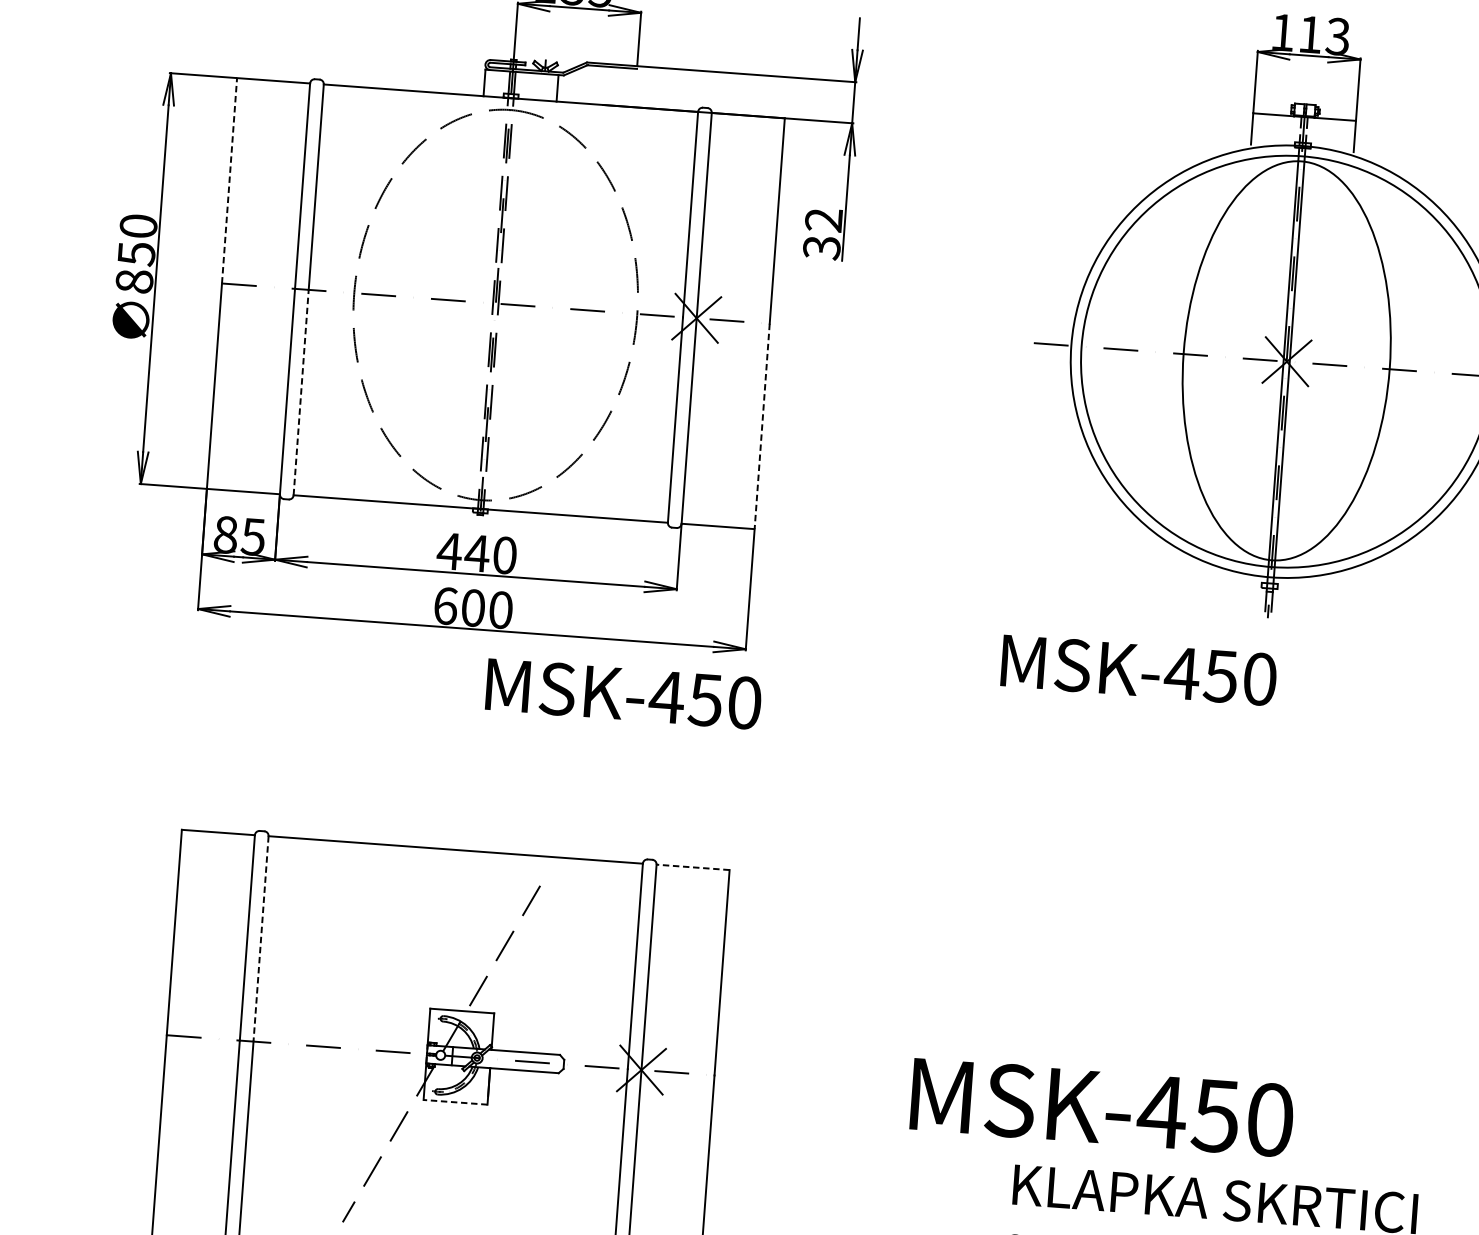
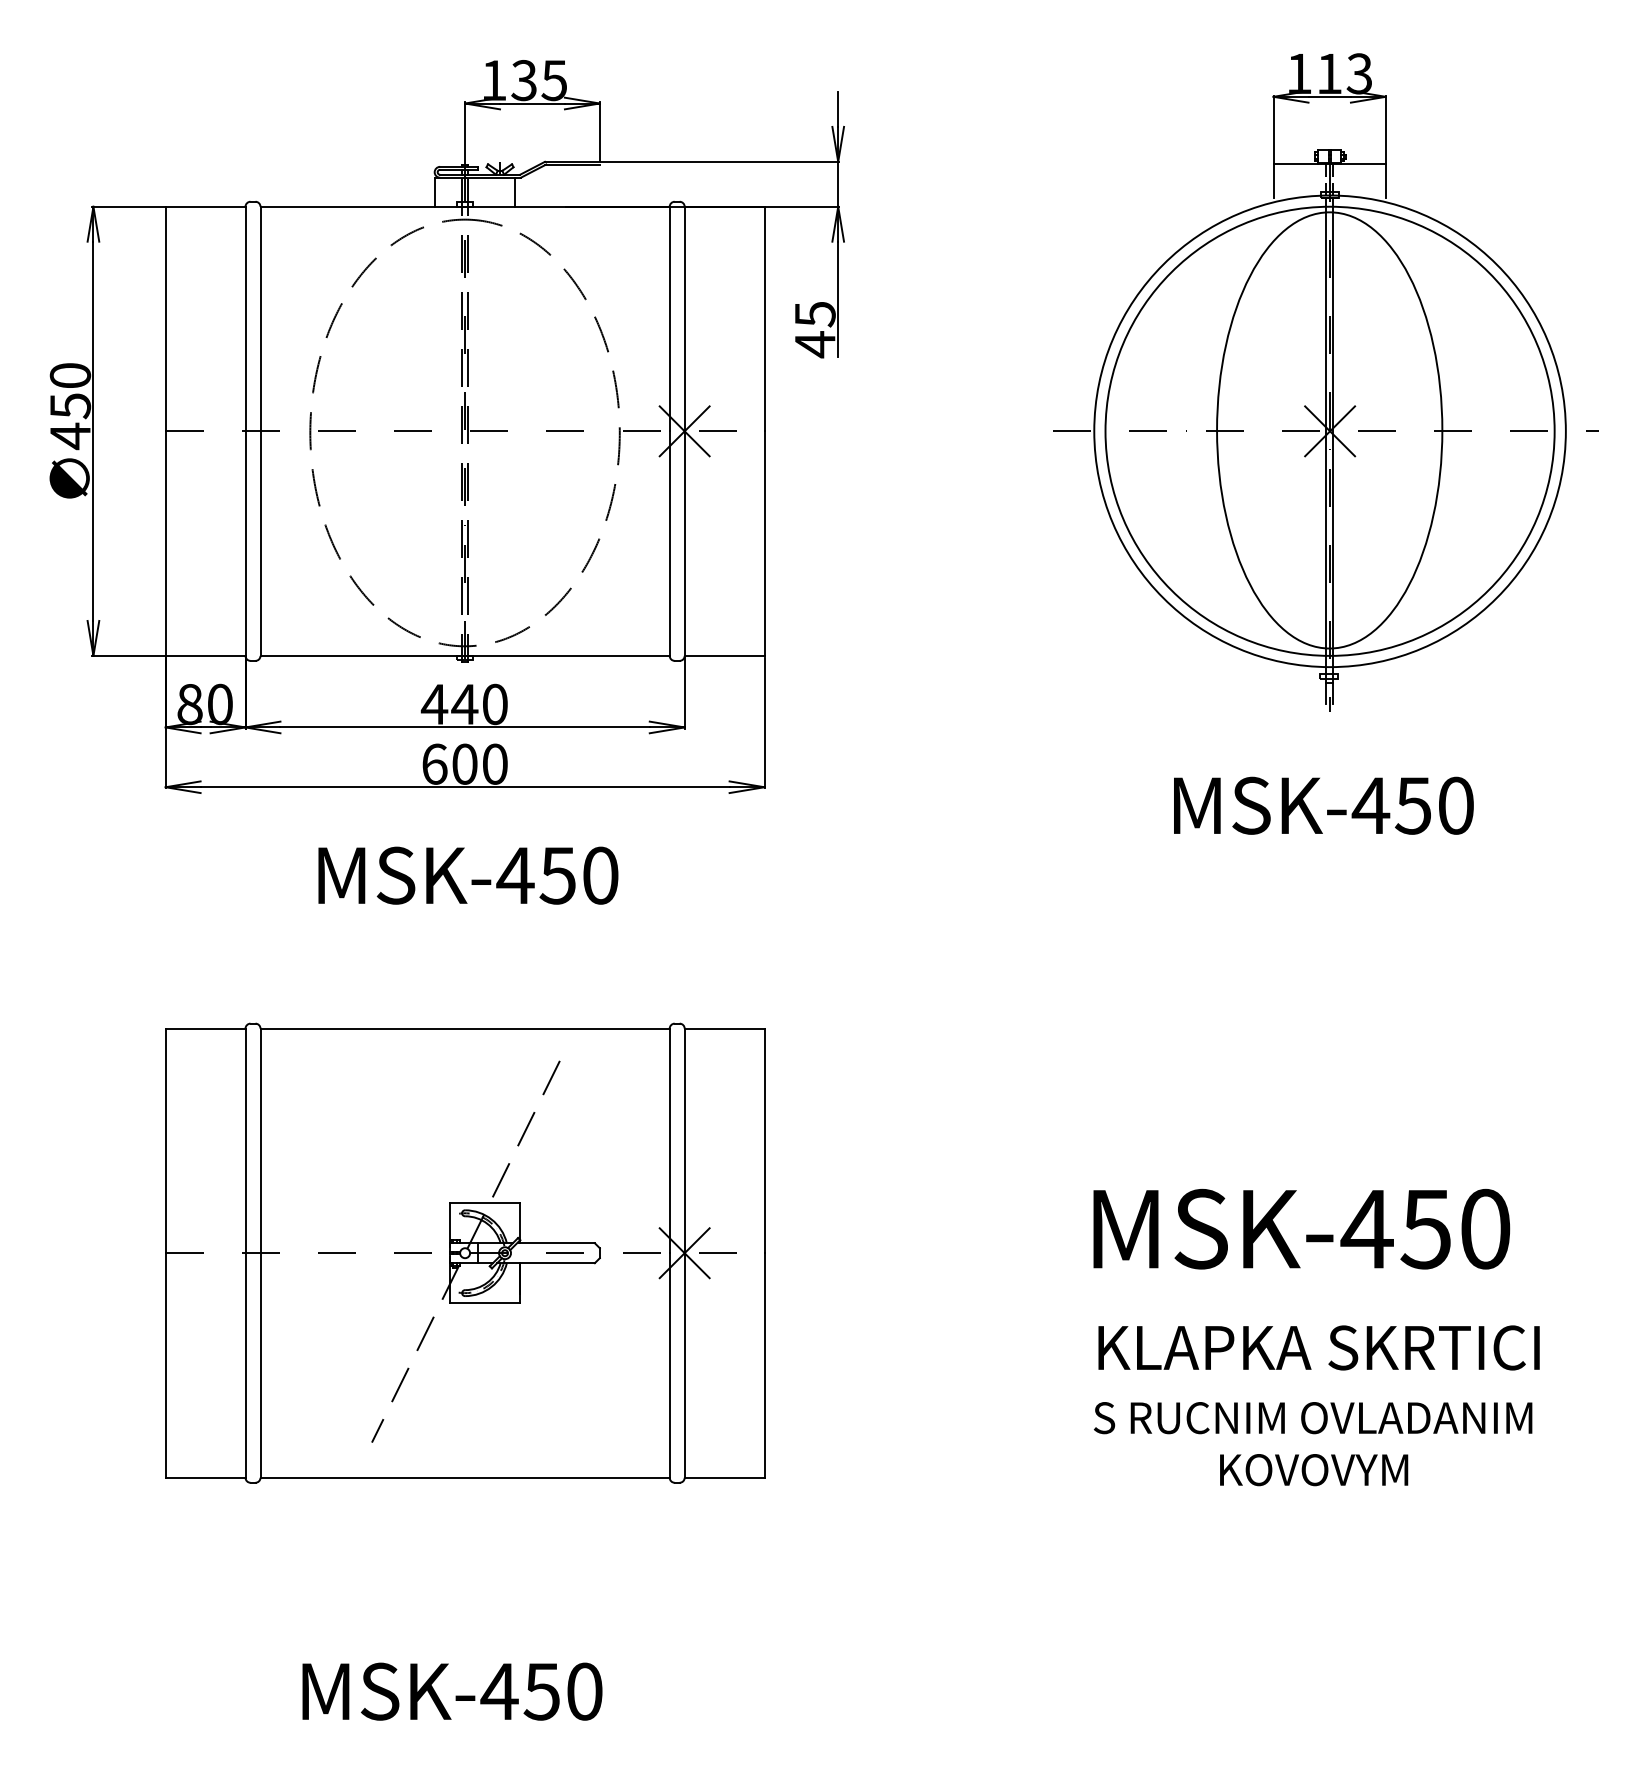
line: (229, 180) -> (165, 318), dashed -> solid
text: (822, 233) -> (814, 329), 32 -> 45
text: (134, 281) -> (70, 436), 850 -> 450
line: (301, 392) -> (260, 543), dashed -> solid
line: (762, 427) -> (764, 544), dashed -> solid
text: (252, 536) -> (219, 704), 85 -> 80
text: (1138, 670) -> (1323, 805), moved
text: (623, 693) -> (468, 875), moved
line: (693, 867) -> (724, 1028), dashed -> solid
line: (261, 939) -> (260, 1141), dashed -> solid
line: (455, 1102) -> (485, 1303), dashed -> solid
text: (1102, 1106) -> (1301, 1228), moved

